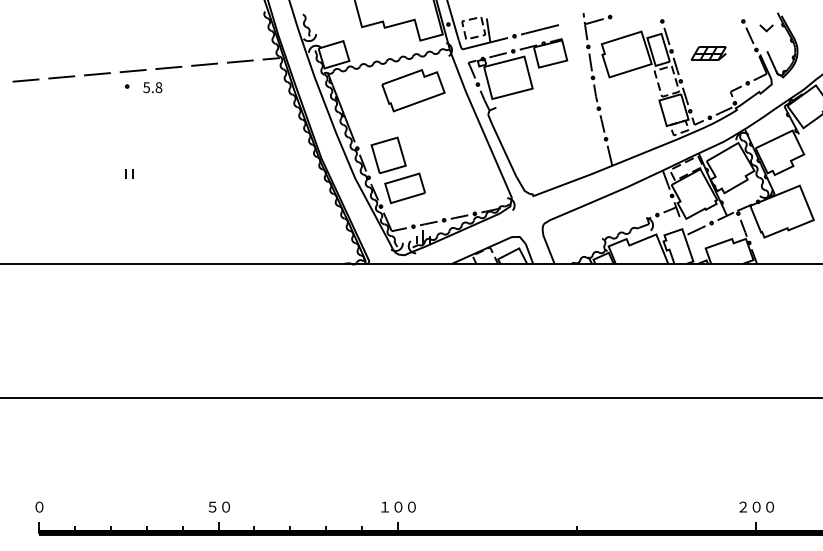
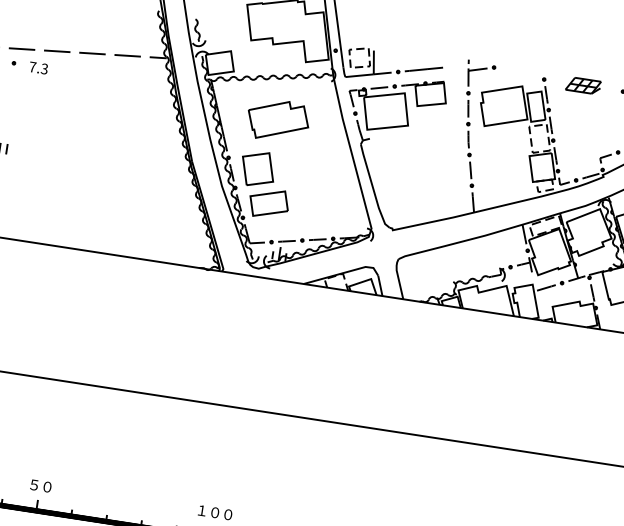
part: (708, 53) -> (583, 85), moved
text: (152, 87) -> (38, 67), 5.8 -> 7.3
part: (413, 90) -> (278, 120), moved

